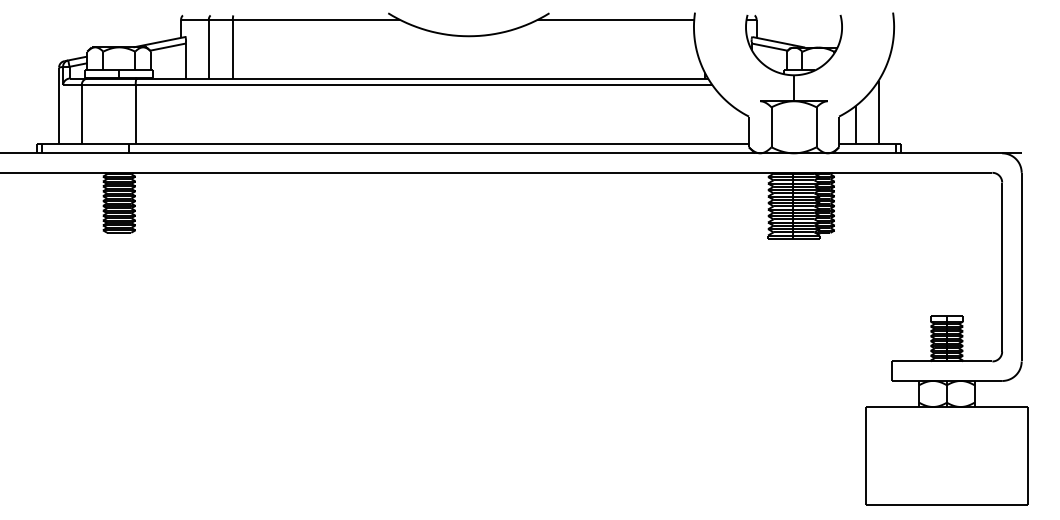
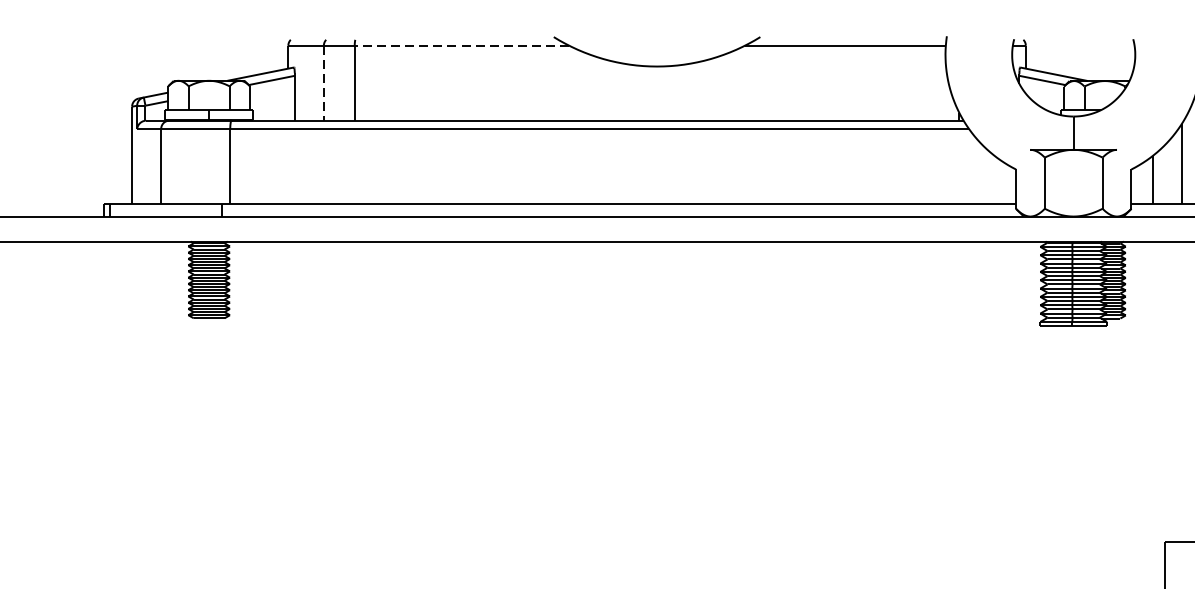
line: (316, 20) -> (461, 46), solid -> dashed
line: (208, 49) -> (323, 83), solid -> dashed

